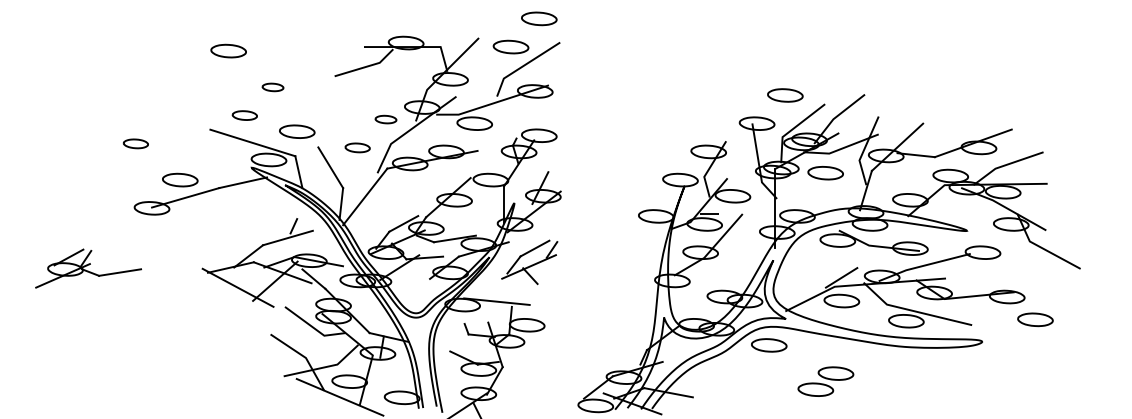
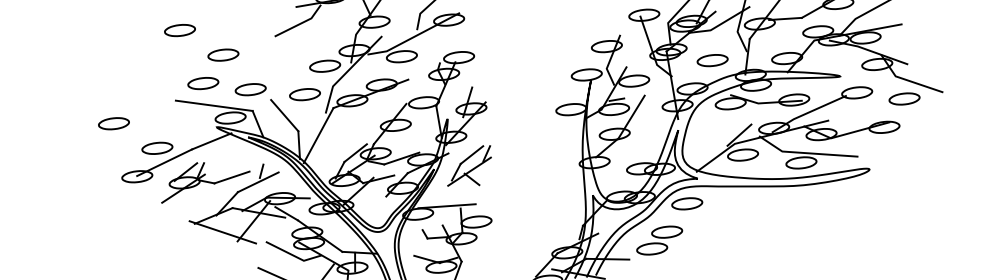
part: (272, 87) -> (222, 55), size x1.67
part: (244, 115) -> (203, 83), size x1.43
part: (385, 119) -> (324, 66), size x1.67
part: (135, 143) -> (113, 123), size x1.43
part: (357, 147) -> (304, 94), size x1.43
part: (825, 173) -> (712, 60), moved
part: (88, 268) -> (204, 178), moved
part: (1035, 319) -> (904, 98), moved
part: (825, 381) -> (659, 240), moved

